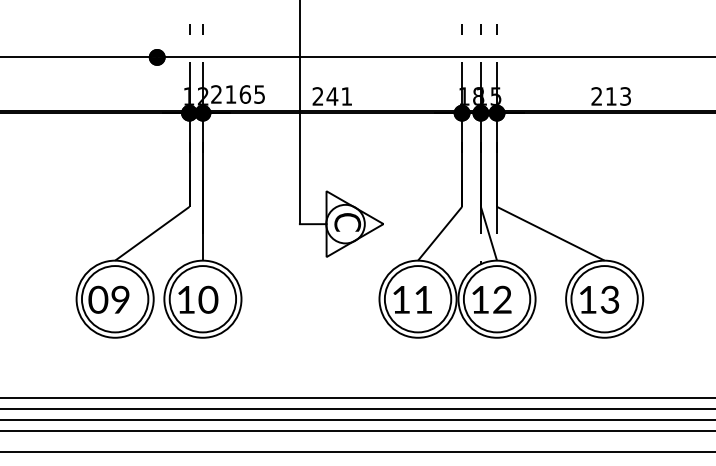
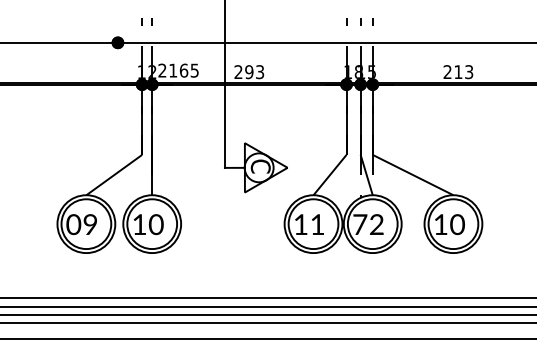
text: (339, 96) -> (254, 72), 241 -> 293
text: (480, 299) -> (360, 224), 12 -> 72
text: (610, 299) -> (457, 224), 13 -> 10

